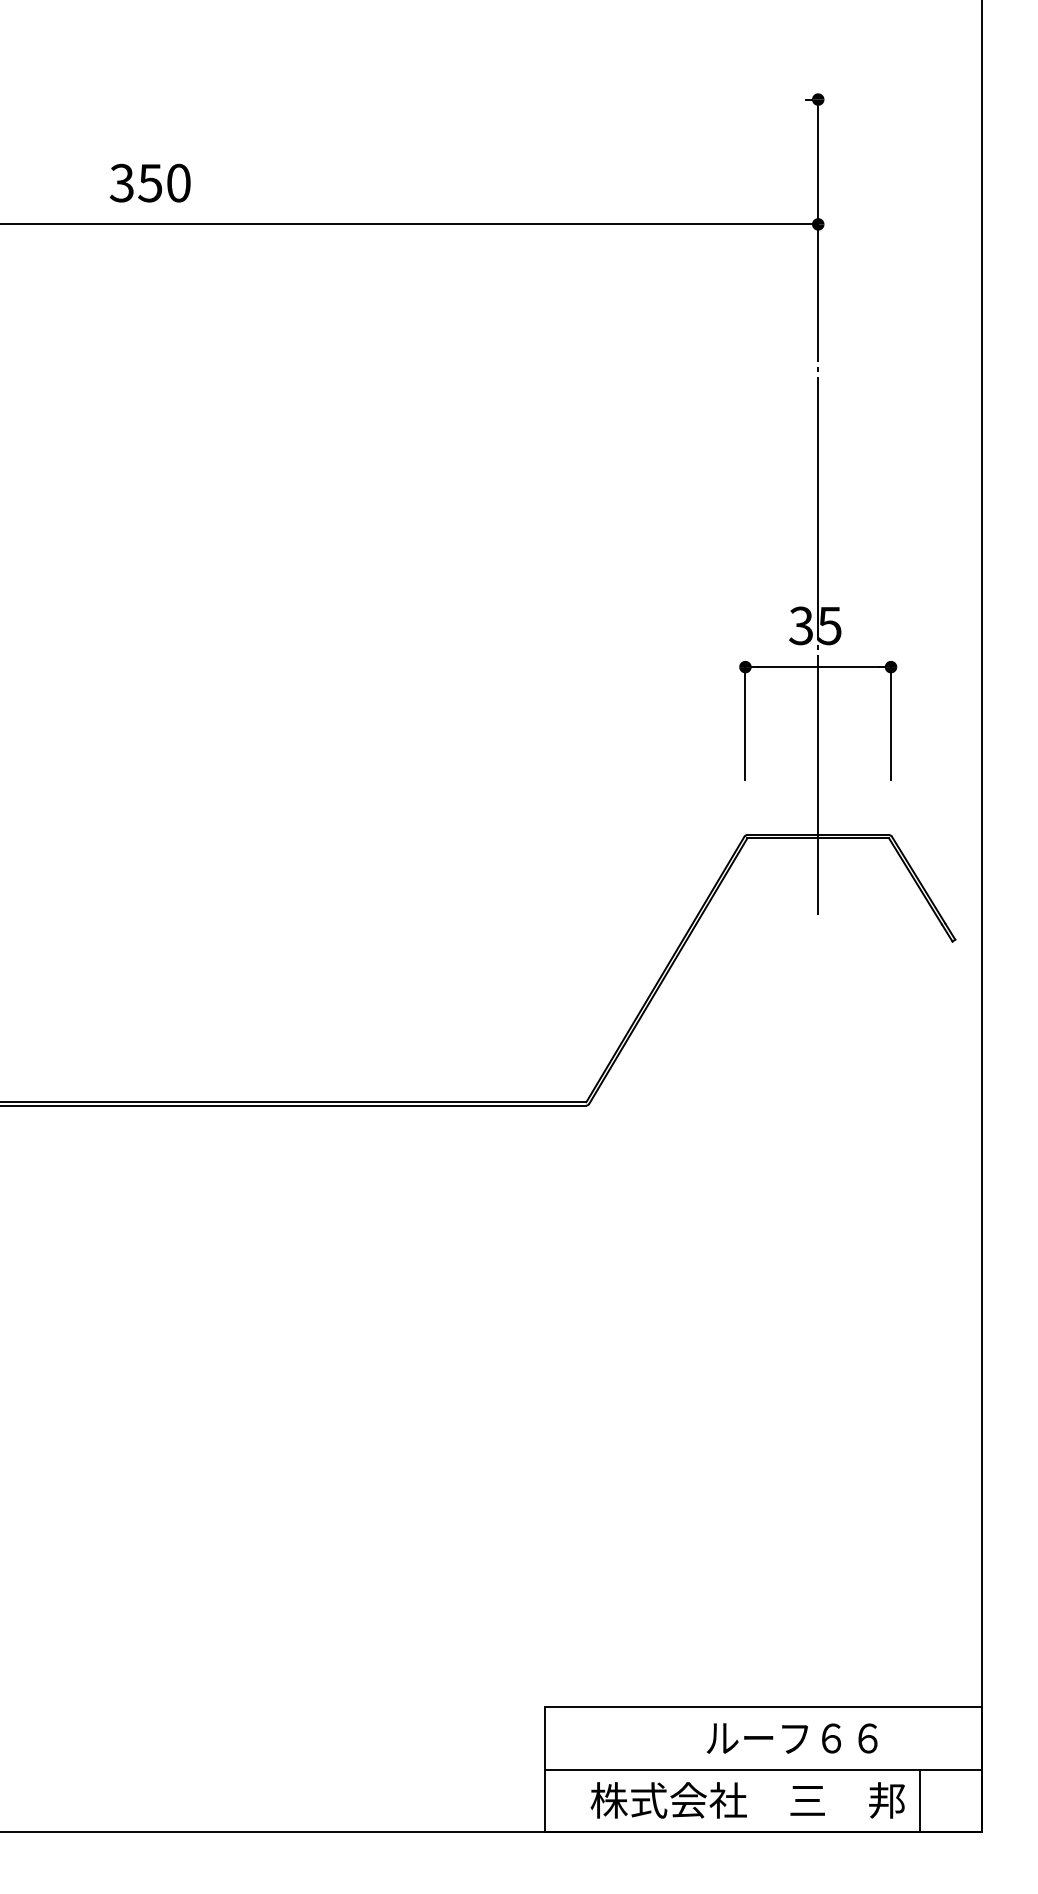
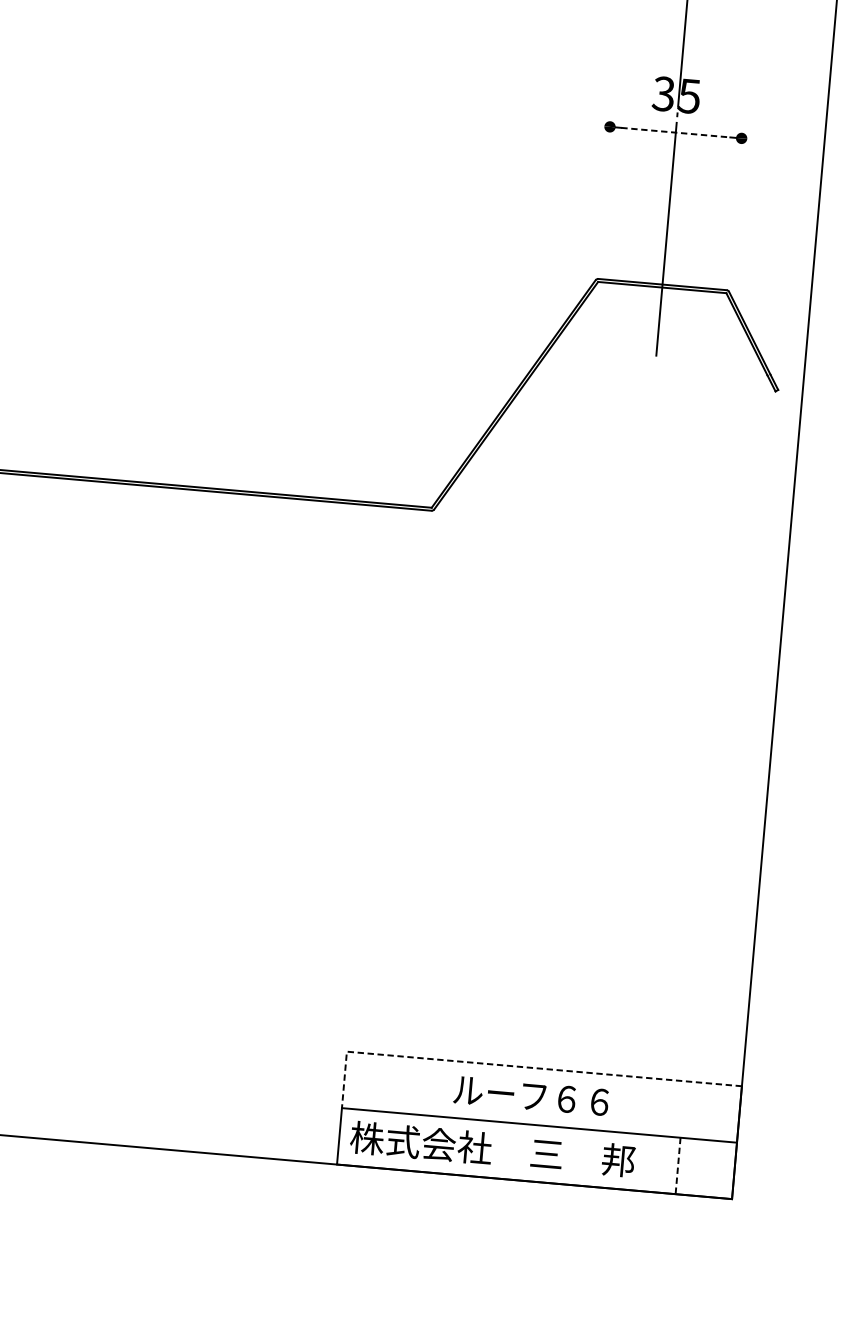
line: (818, 667) -> (676, 133), solid -> dashed
line: (745, 723) -> (605, 177), removed
line: (891, 723) -> (737, 189), removed
line: (731, 1707) -> (515, 1066), solid -> dashed
text: (791, 1738) -> (530, 1096), moved
text: (747, 1800) -> (492, 1149), moved
line: (919, 1801) -> (677, 1166), solid -> dashed

